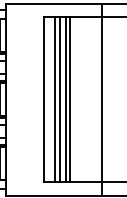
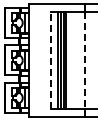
line: (43, 99) -> (50, 60), solid -> dashed
line: (102, 99) -> (85, 60), solid -> dashed

